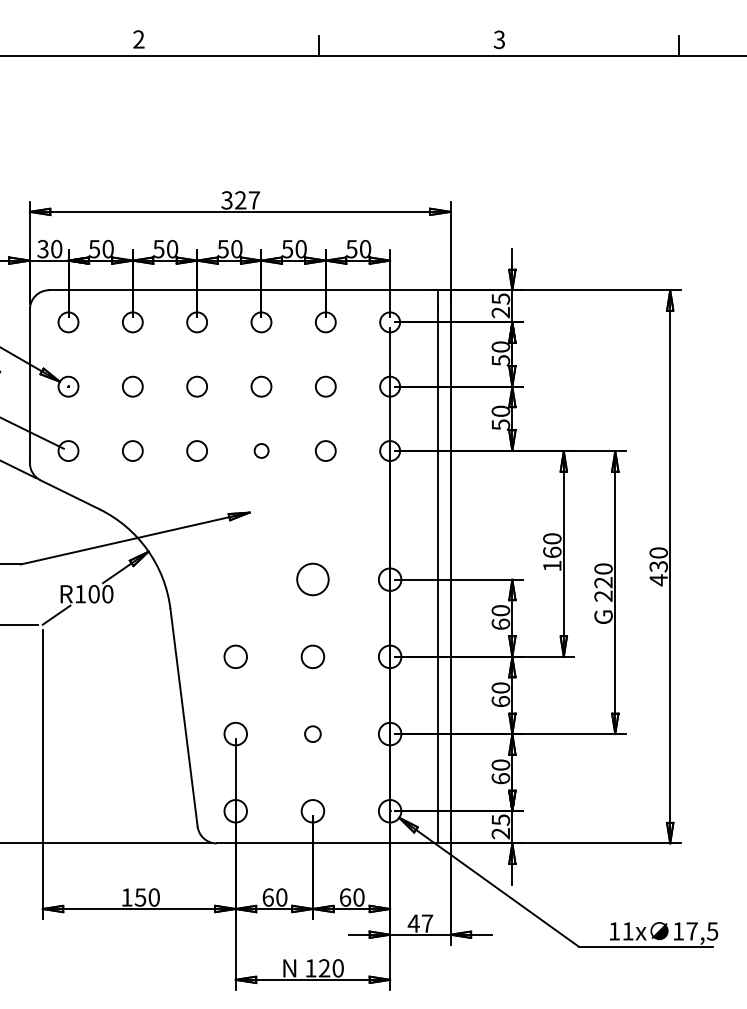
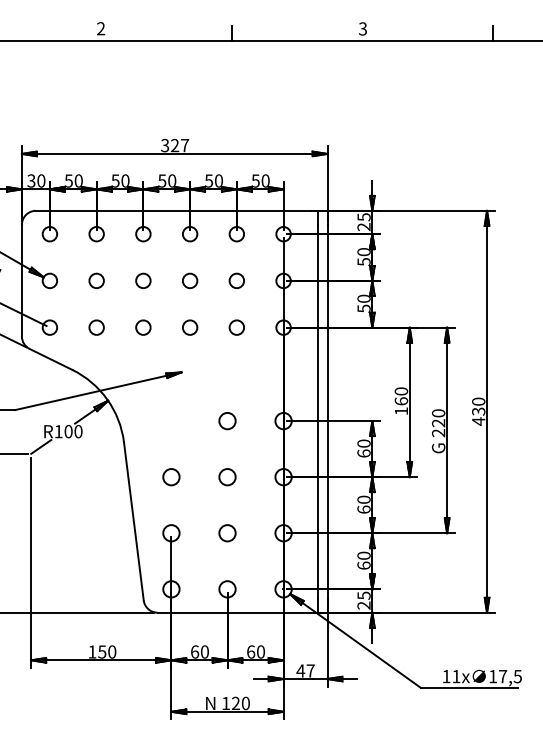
circle: (261, 450) -> (190, 327), size x1.43
circle: (312, 580) -> (227, 421), size x0.71
circle: (312, 734) -> (227, 533), size x1.43

